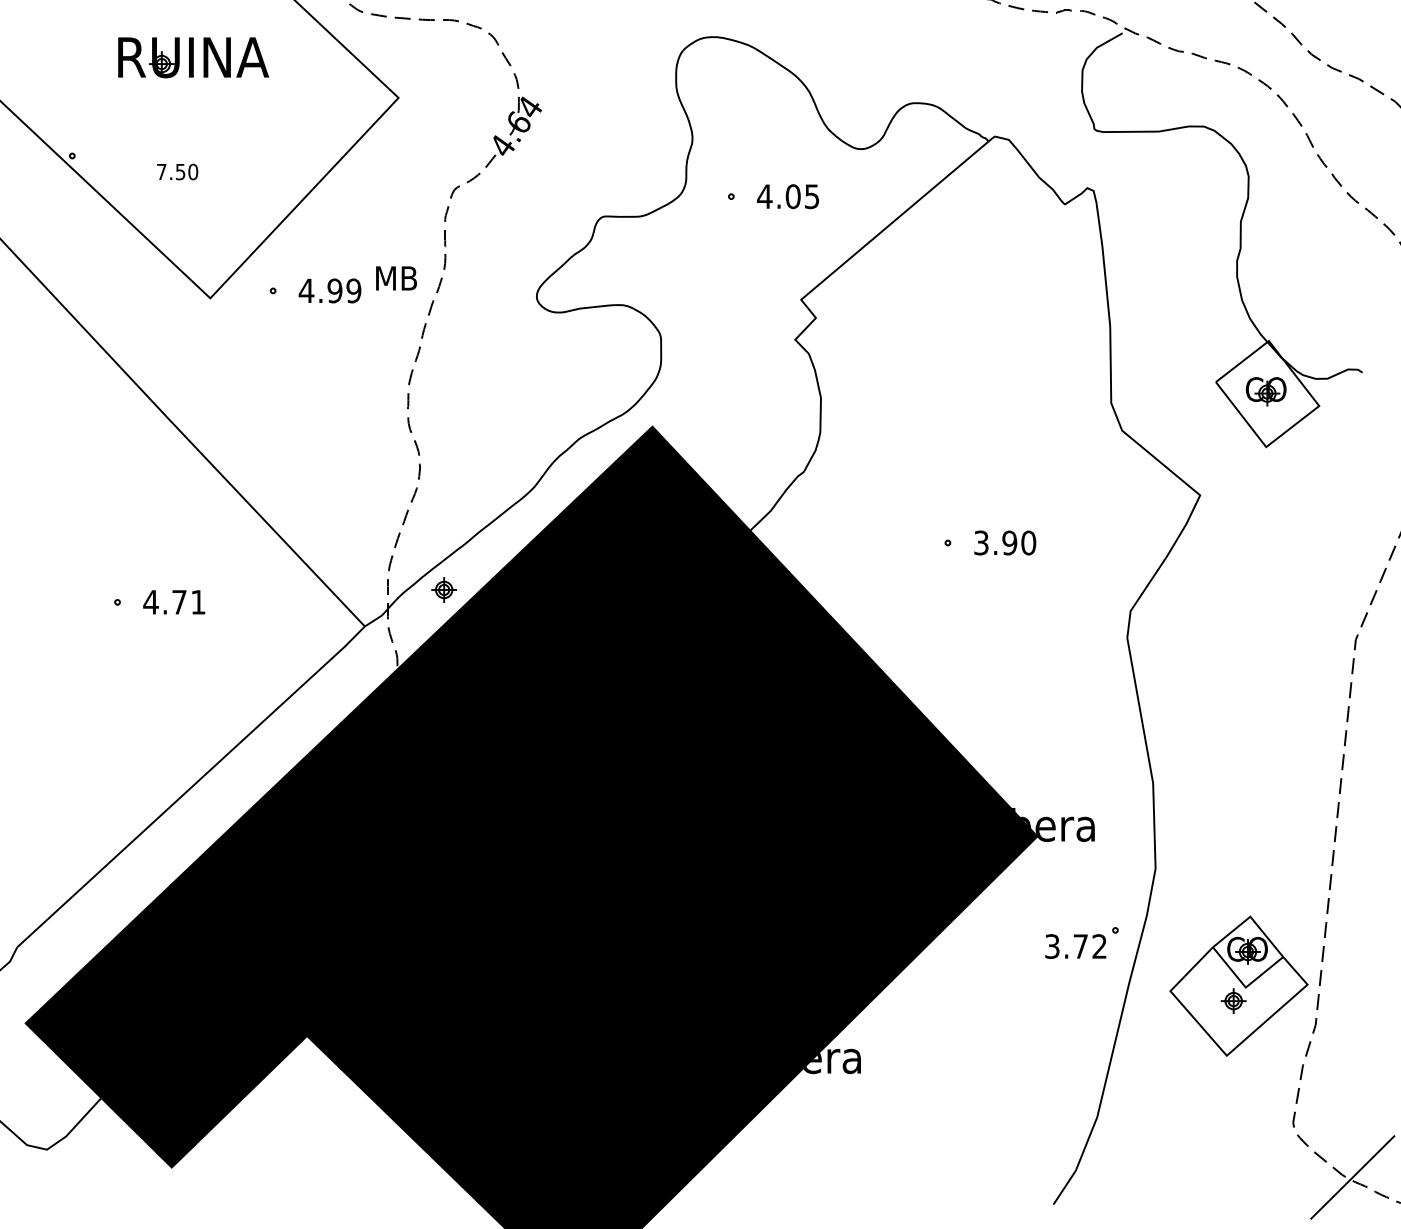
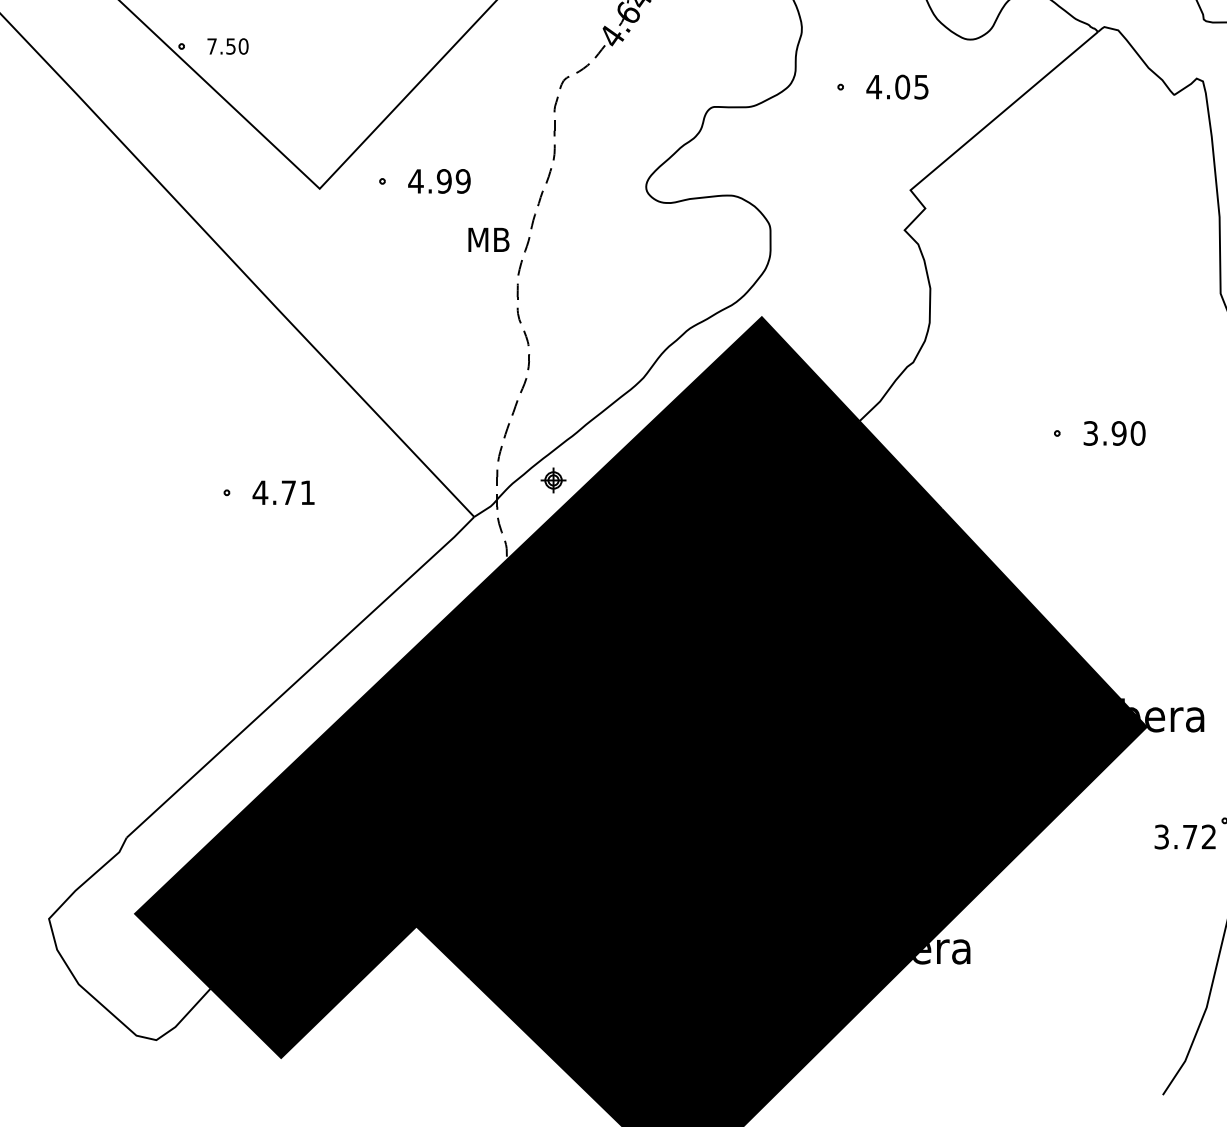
text: (177, 171) -> (227, 45), moved
text: (396, 278) -> (488, 239), moved

